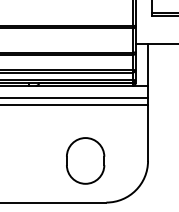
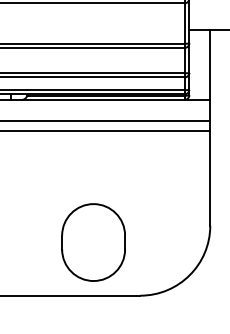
part: (85, 160) -> (93, 241), moved

